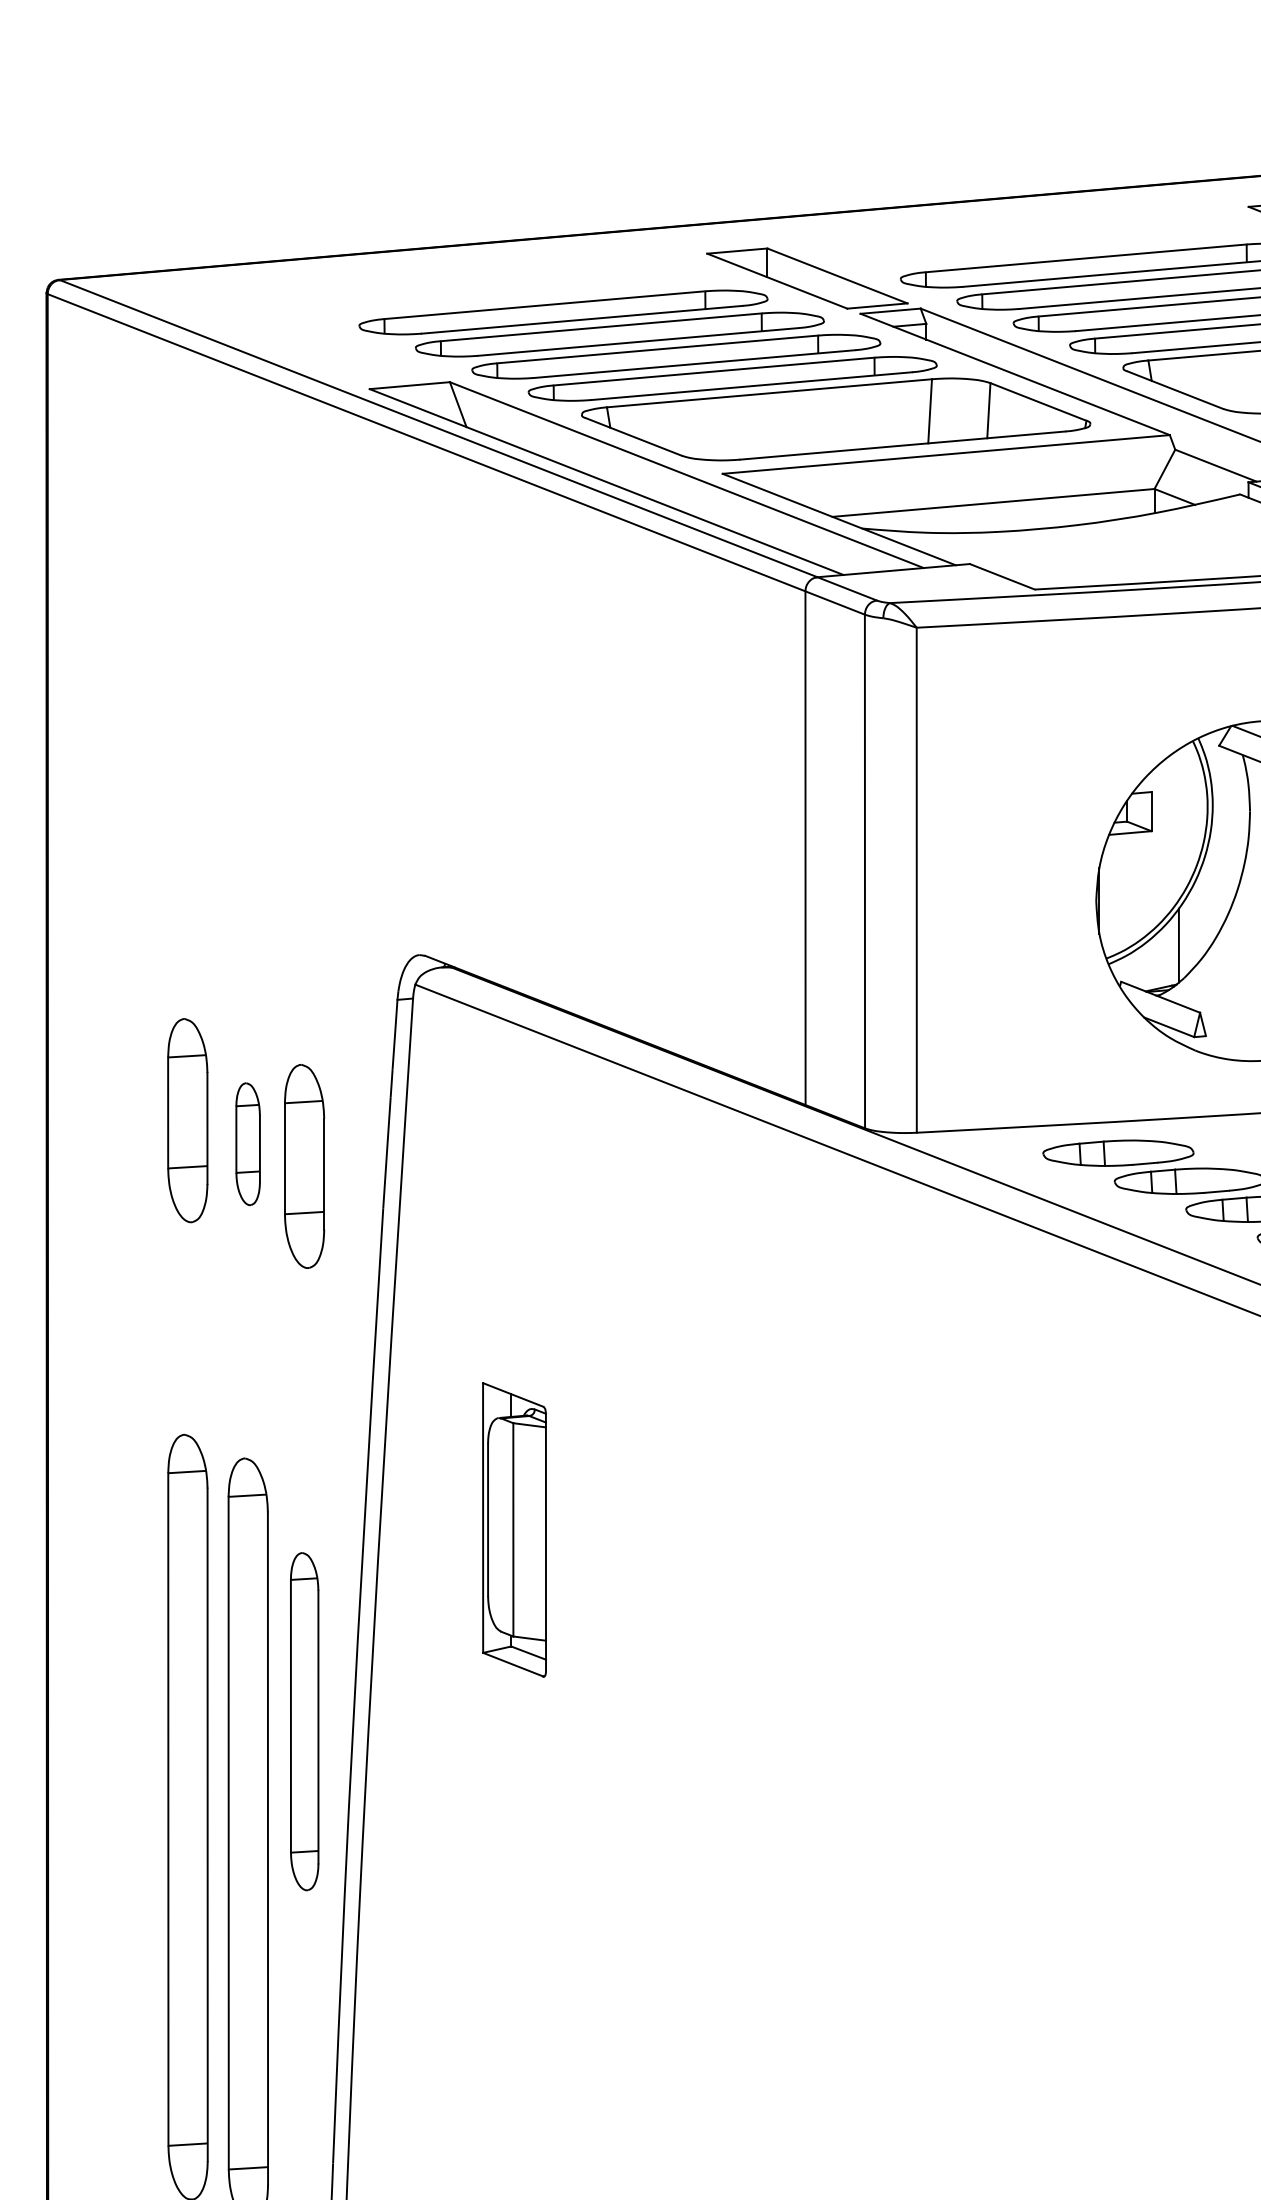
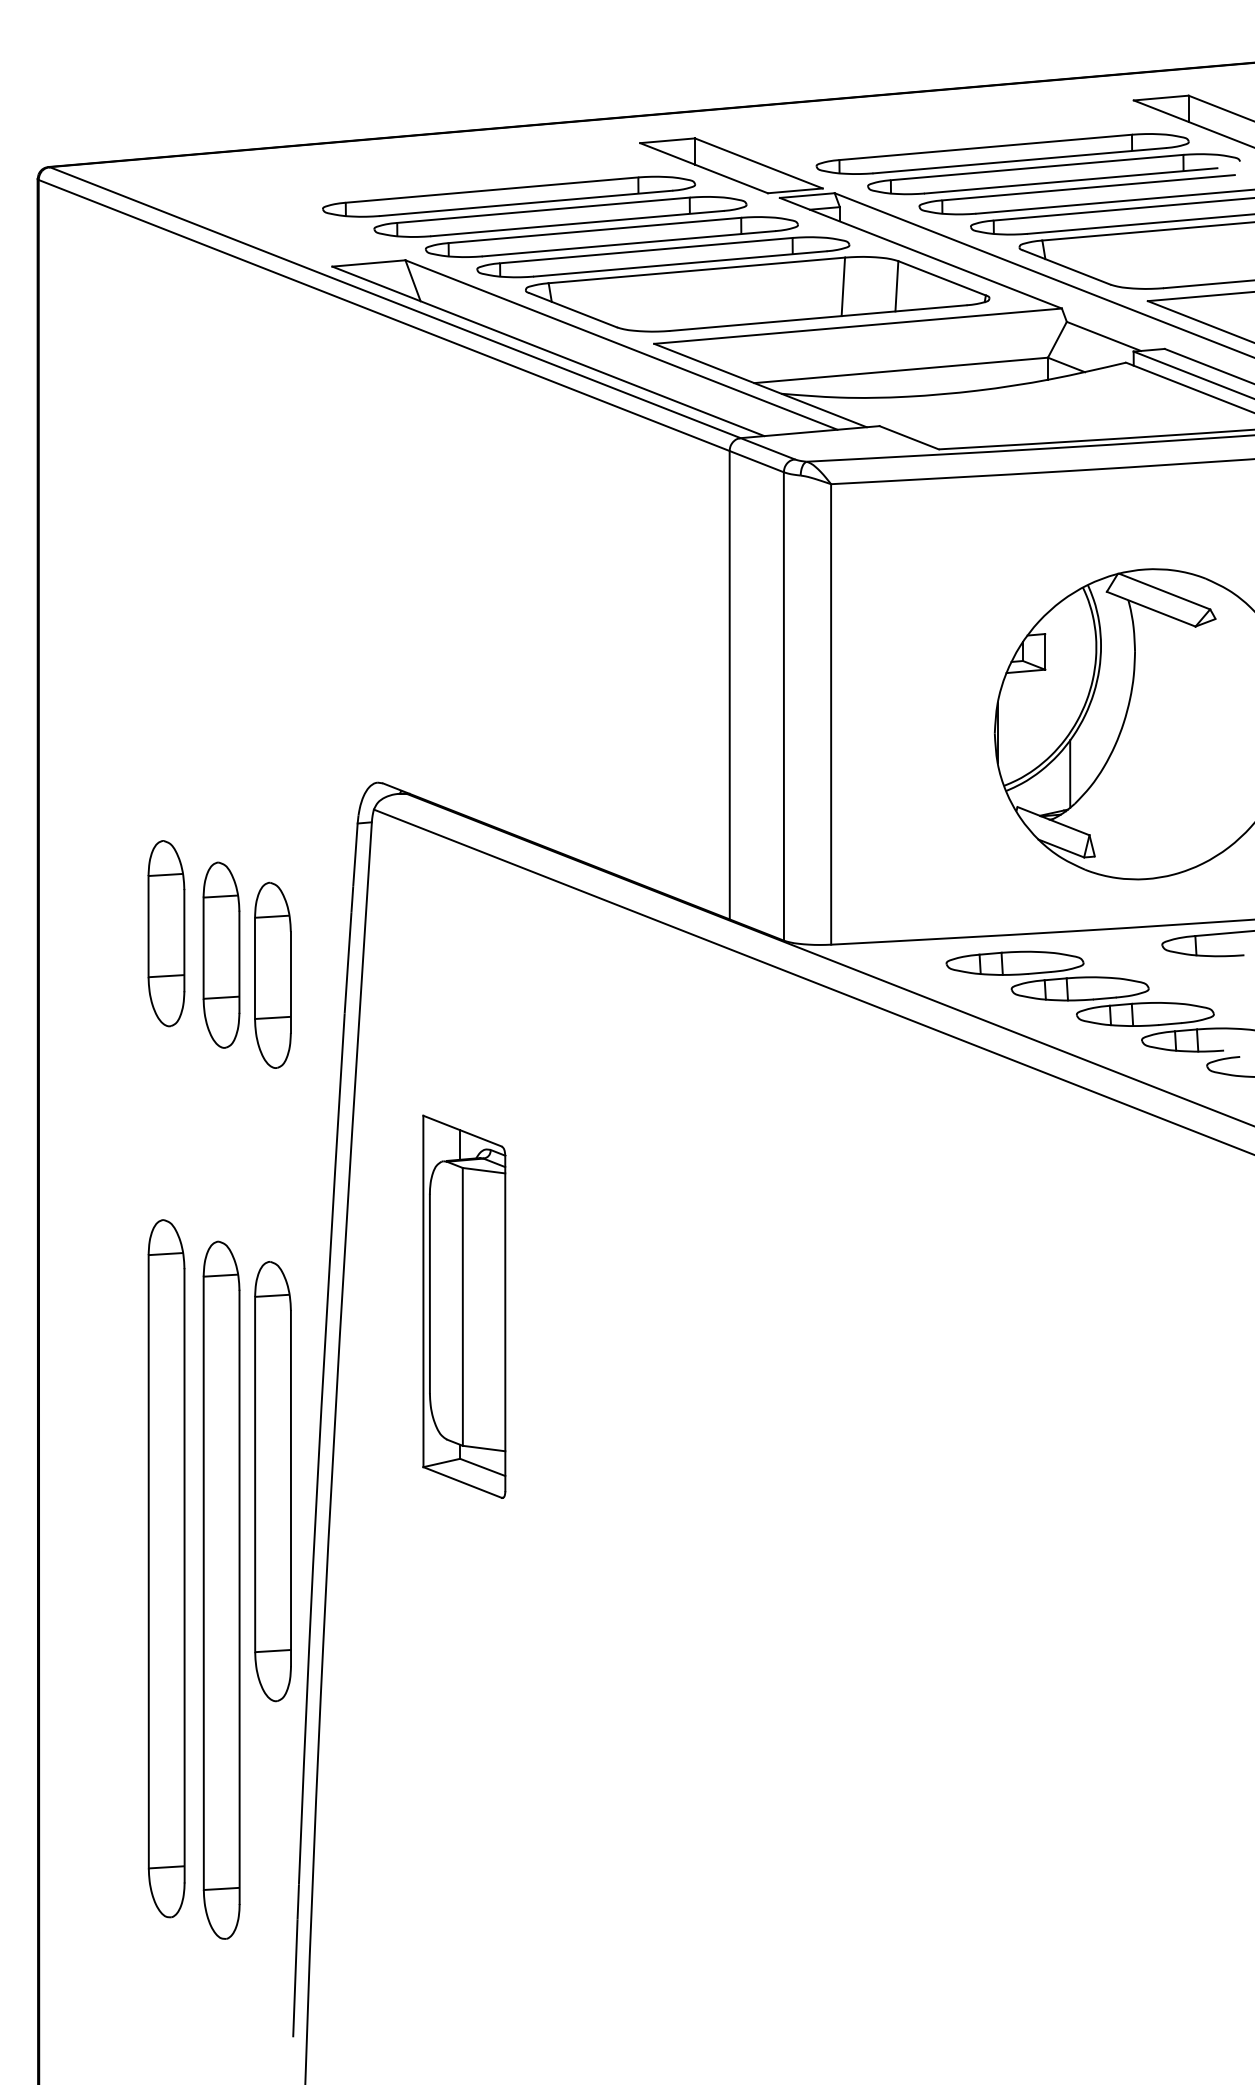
part: (248, 1143) -> (221, 954), size x1.67
part: (514, 1529) -> (464, 1306), size x1.43
part: (304, 1721) -> (272, 1481), size x1.43

